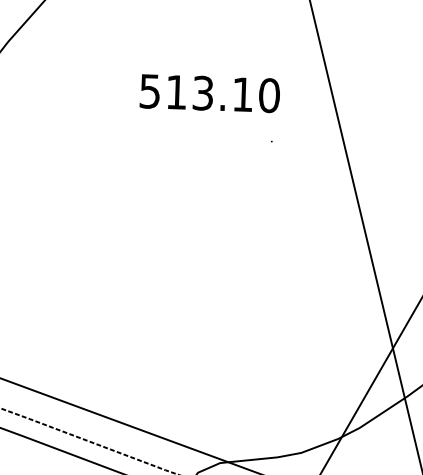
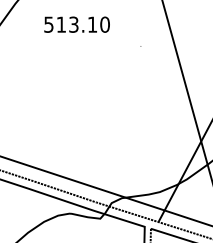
text: (208, 92) -> (76, 24), moved

